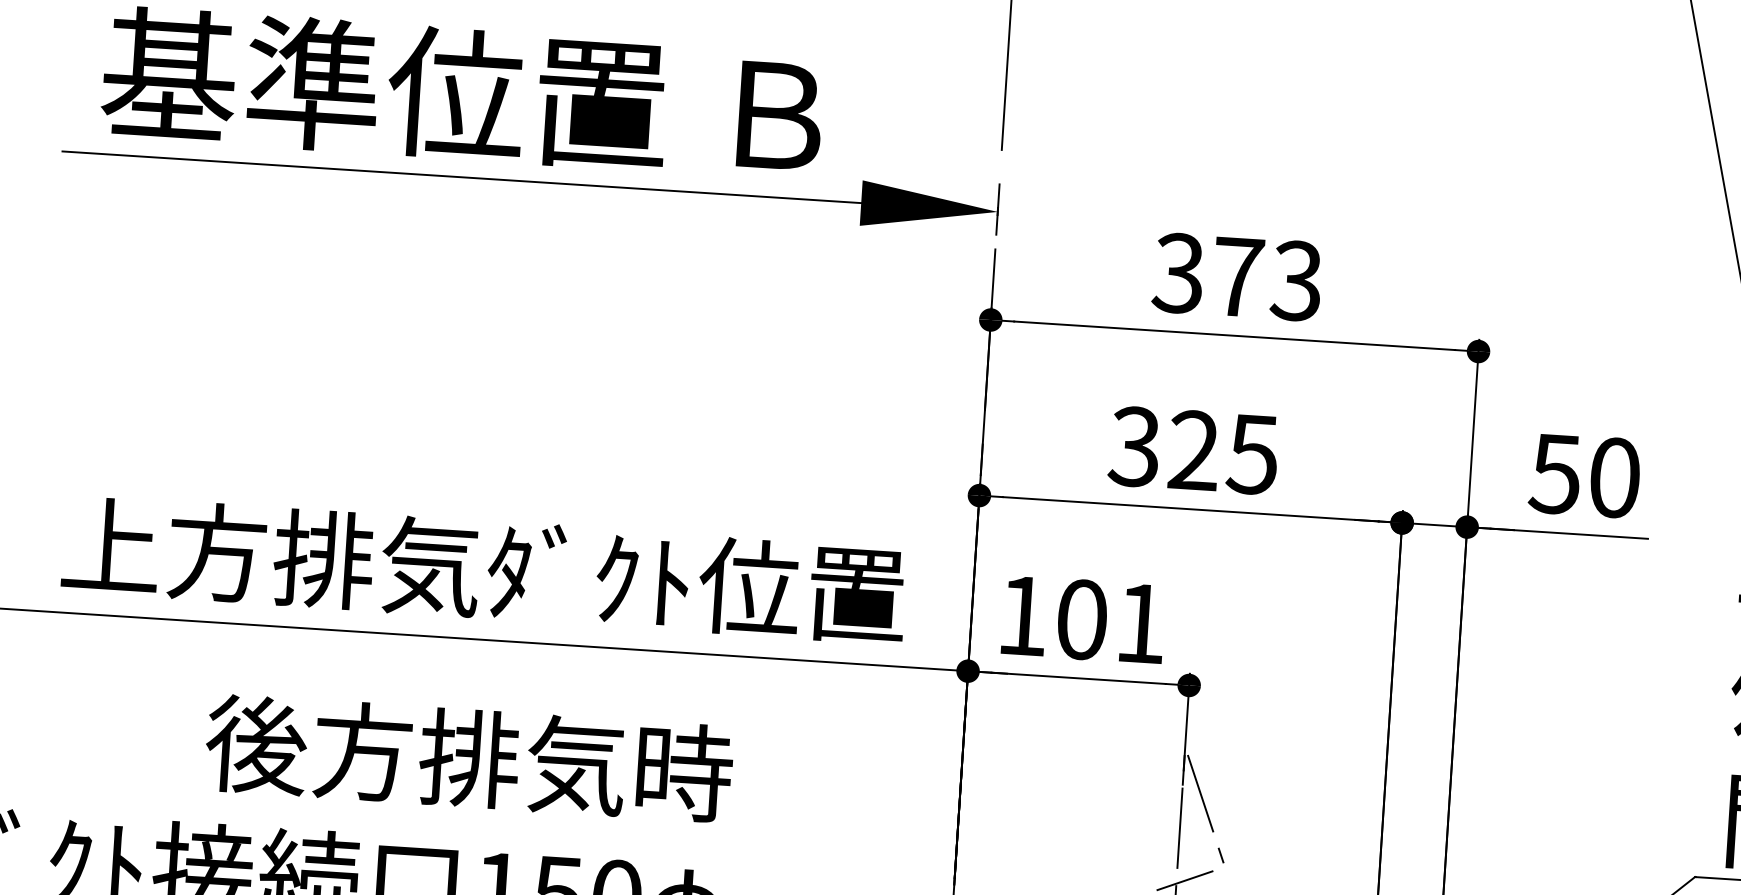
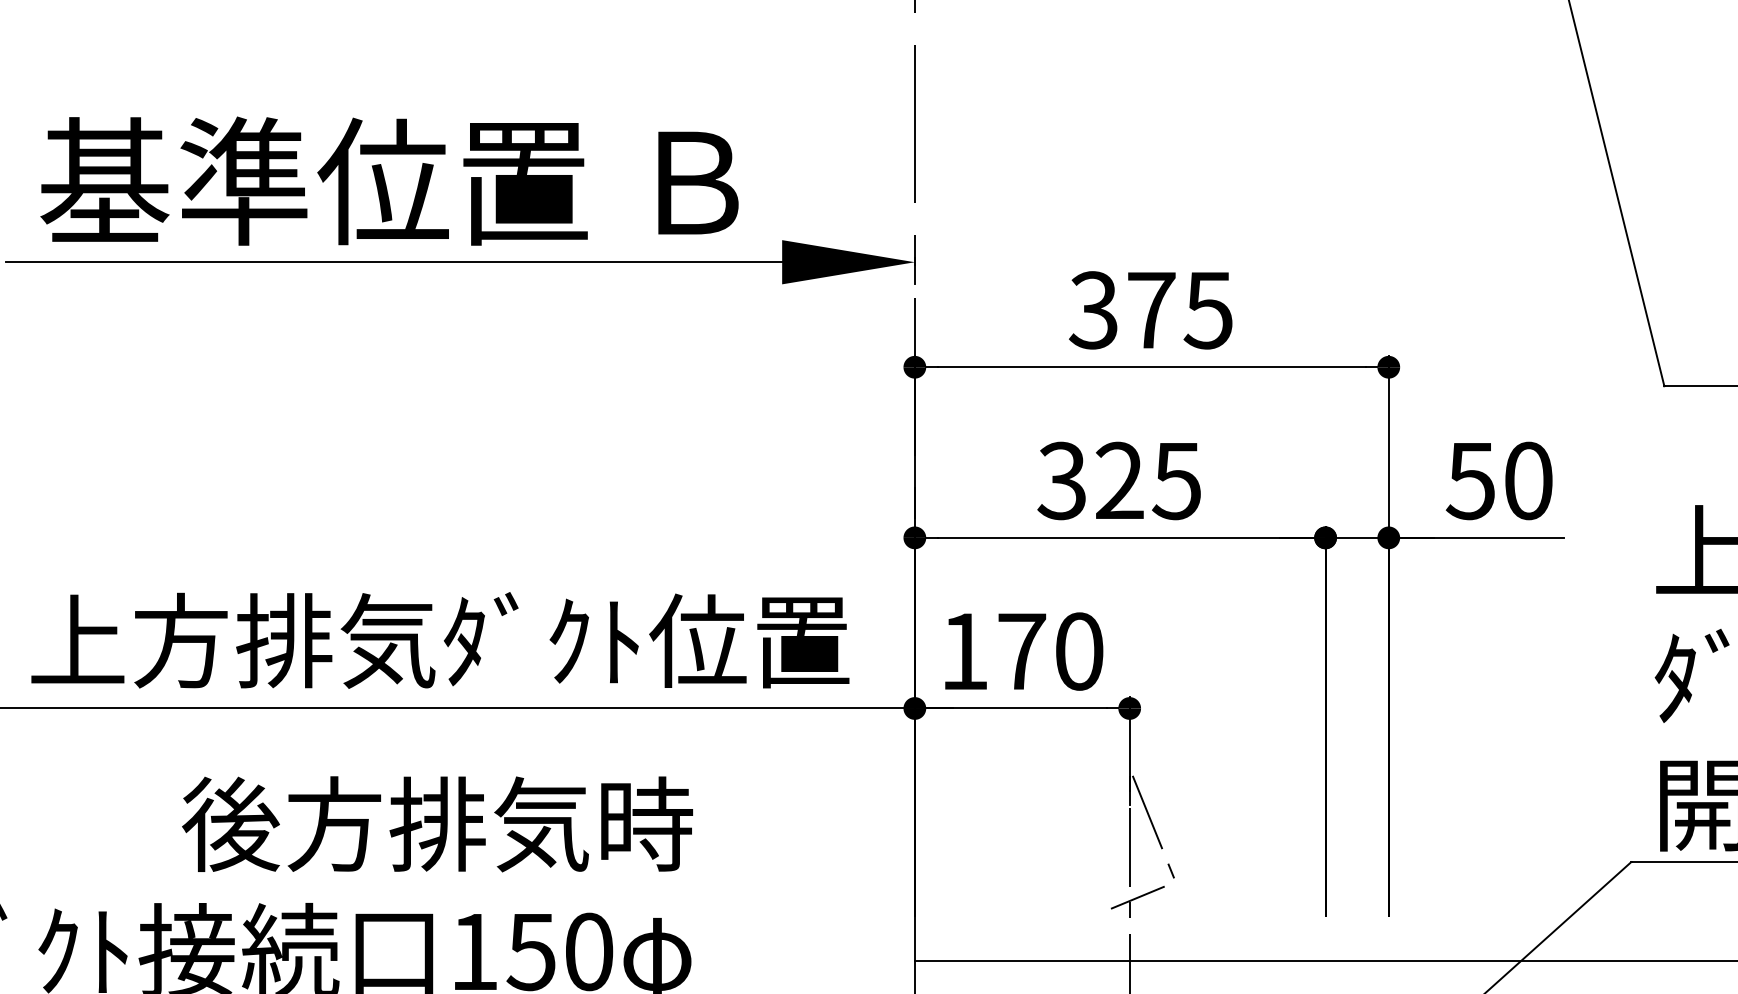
text: (1295, 281) -> (1207, 310), 373 -> 375
text: (1111, 621) -> (1050, 651), 101 -> 170

